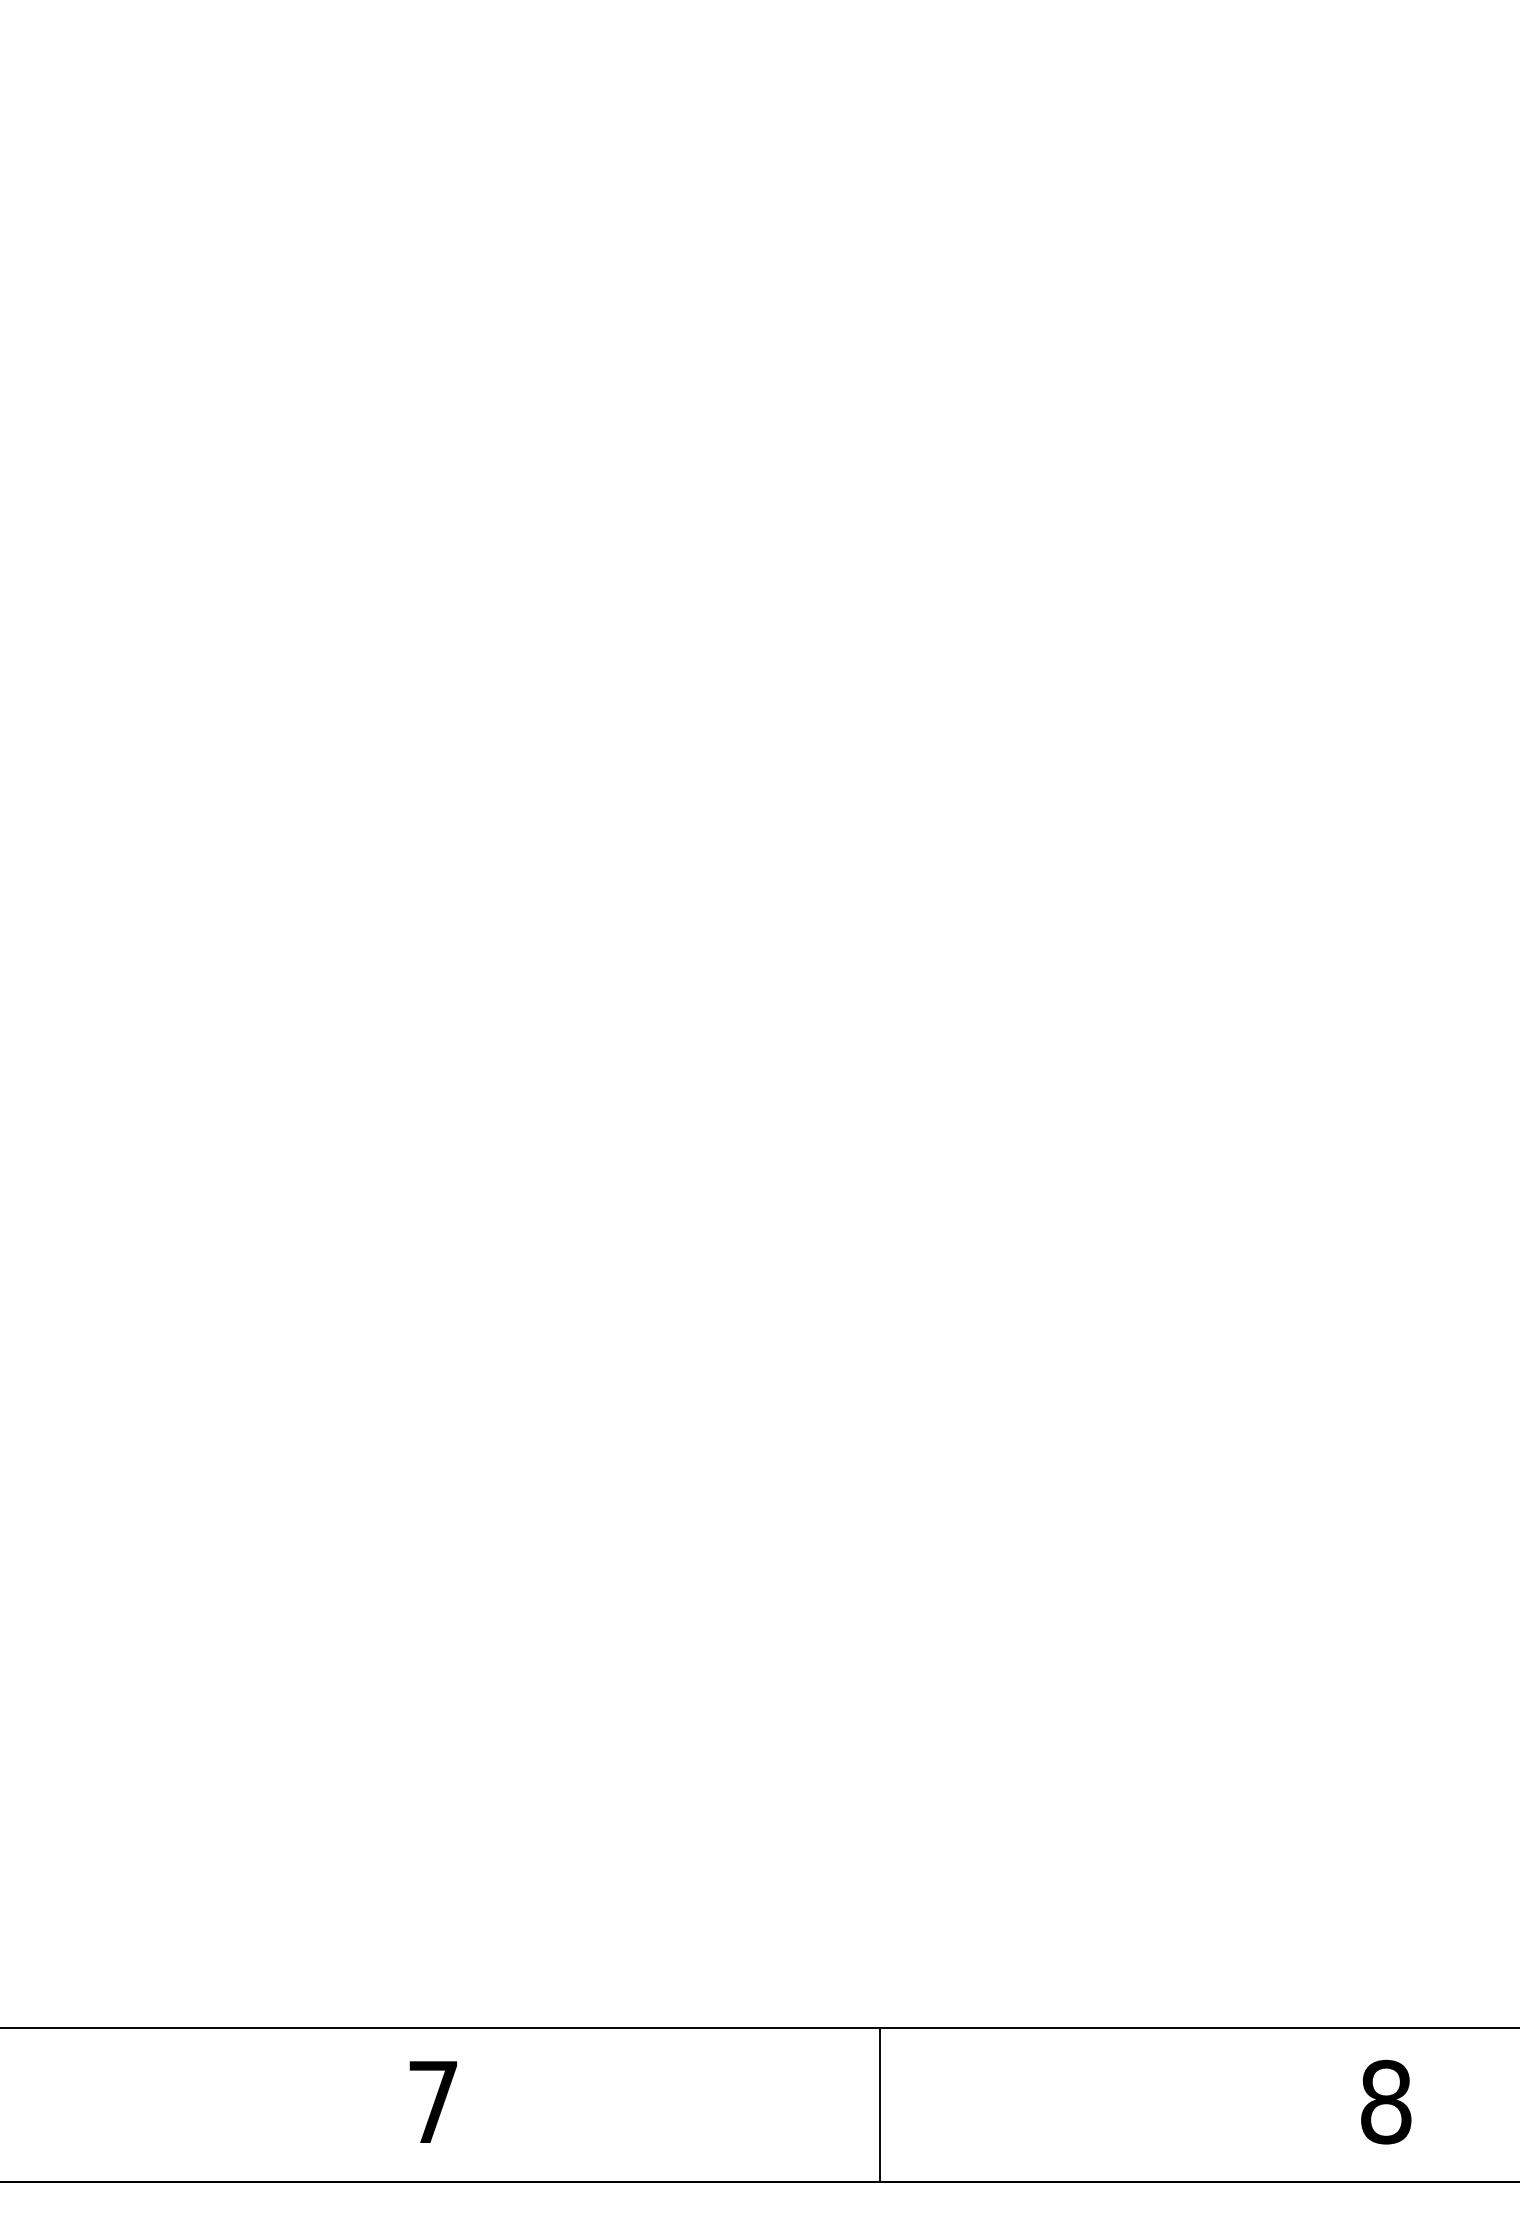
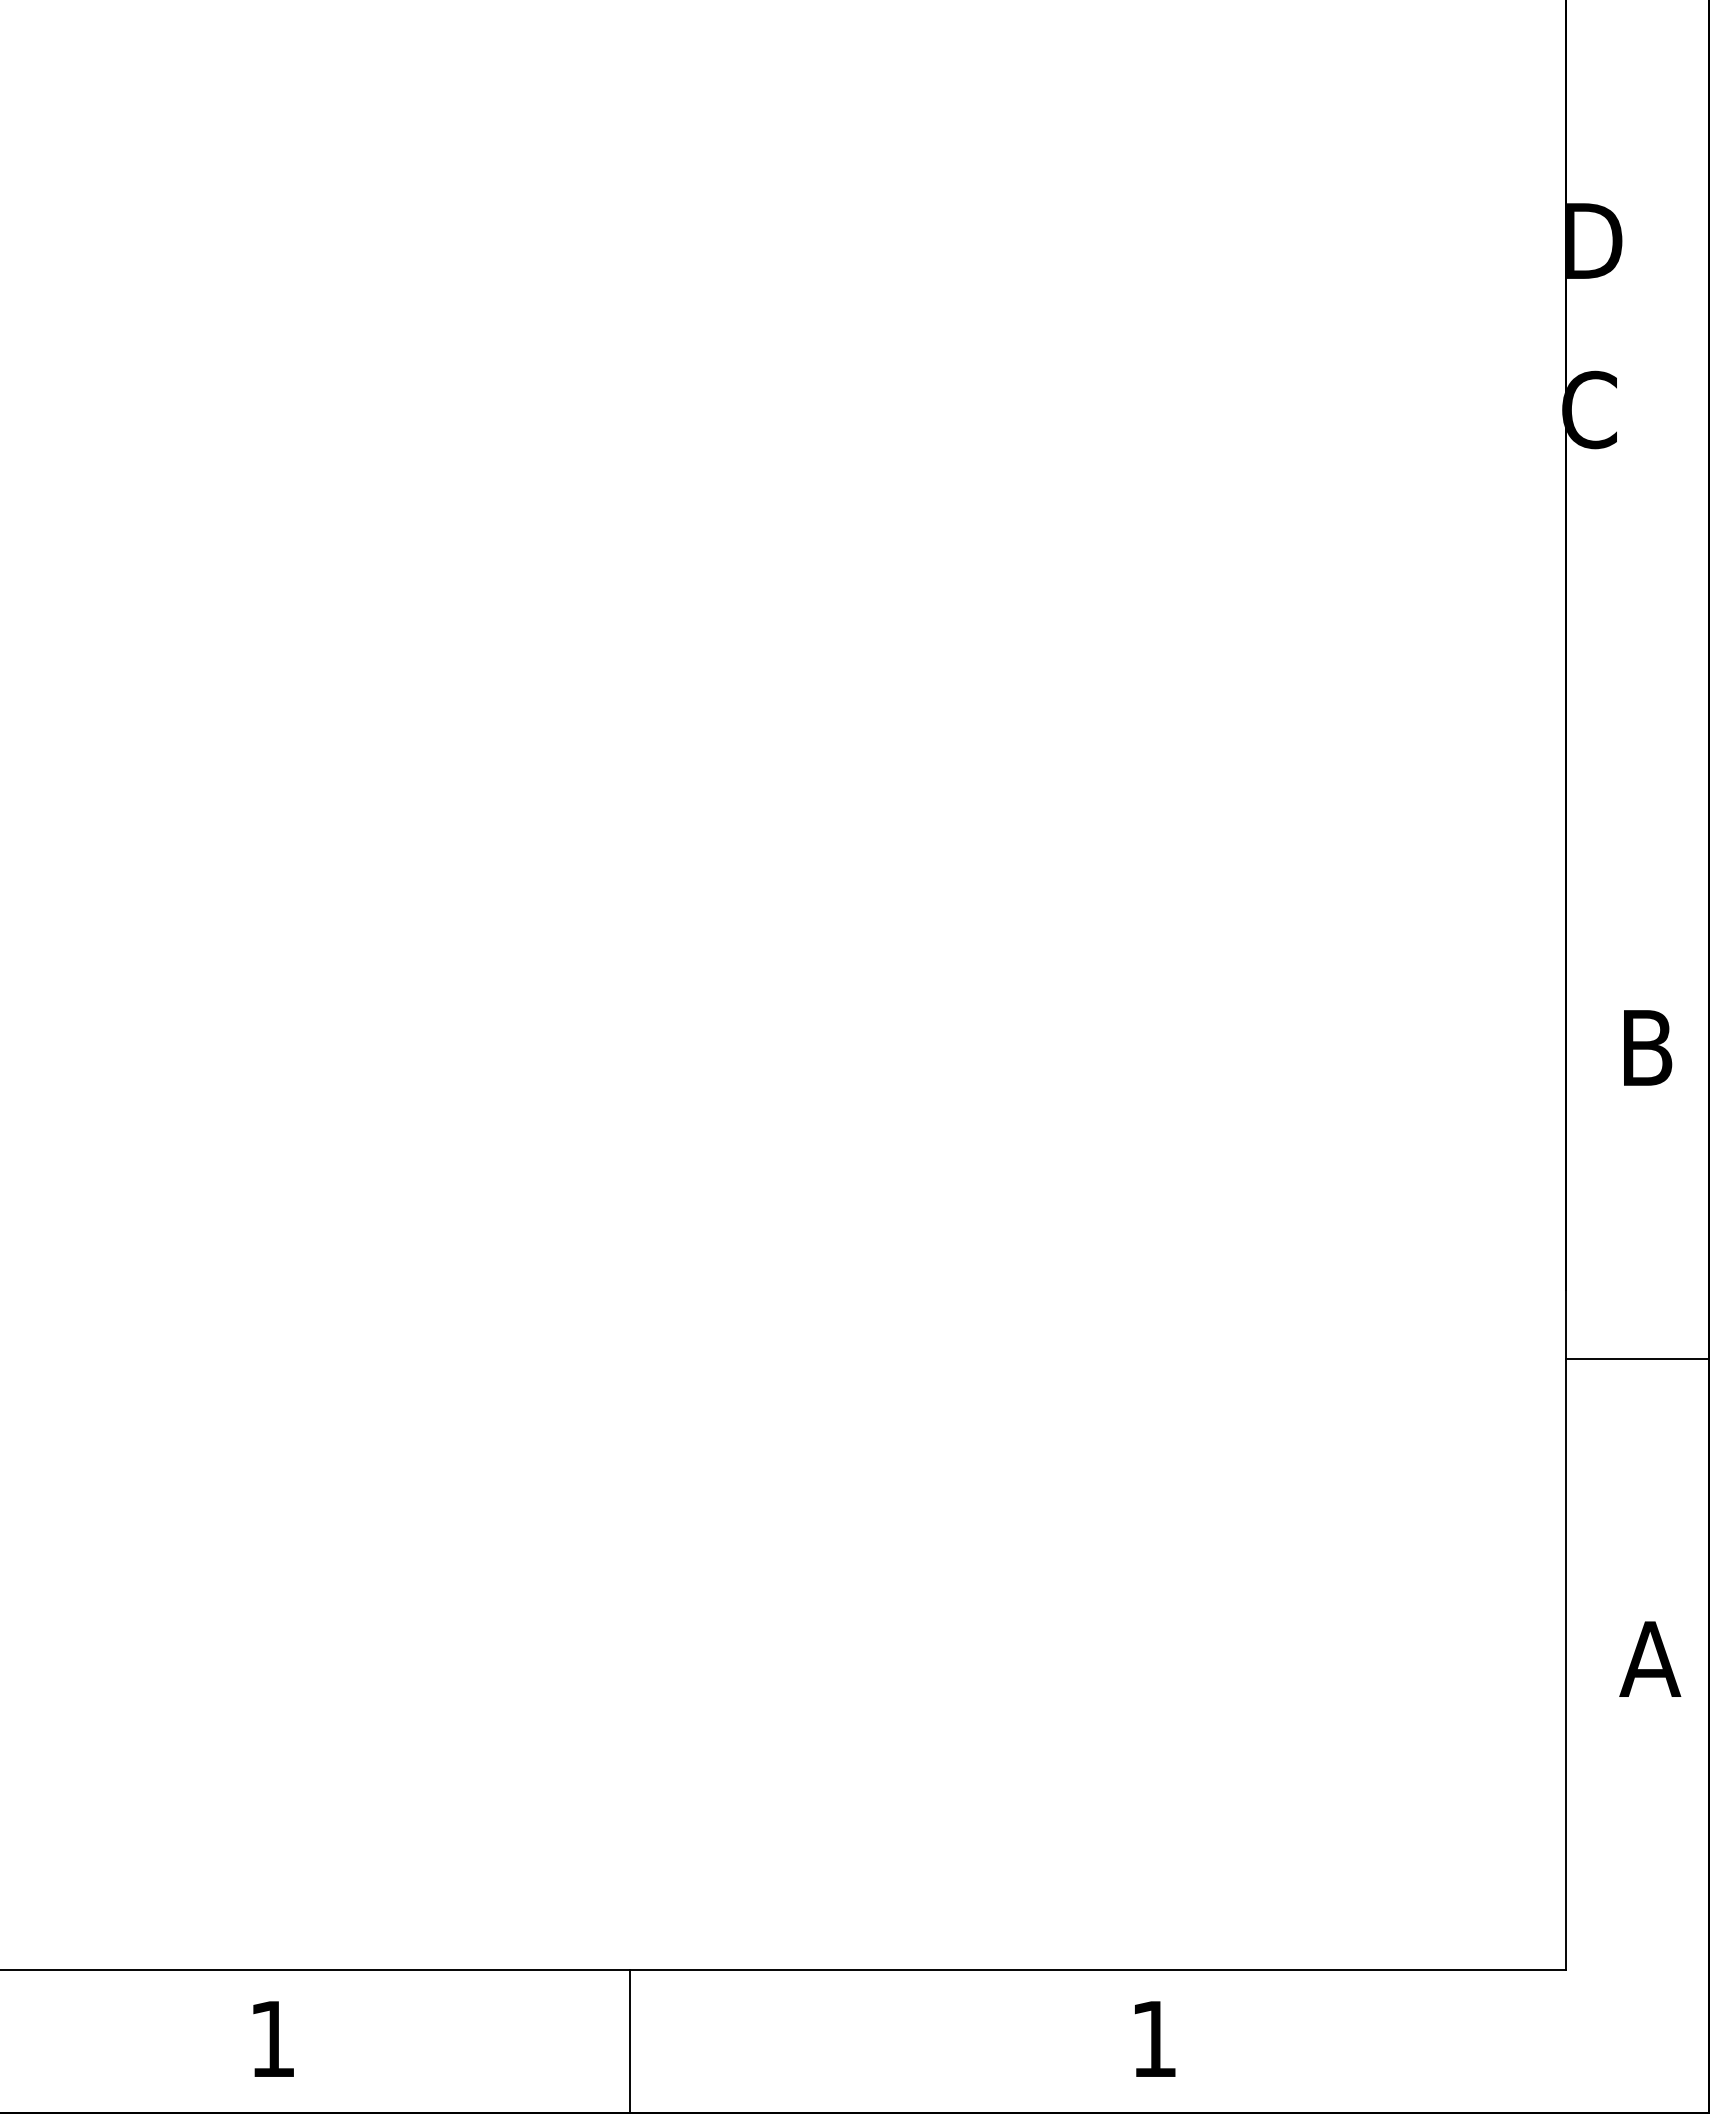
text: (433, 2101) -> (272, 2038), 7 -> 1
text: (1386, 2102) -> (1154, 2039), 8 -> 1
line: (880, 2104) -> (630, 2041), moved

